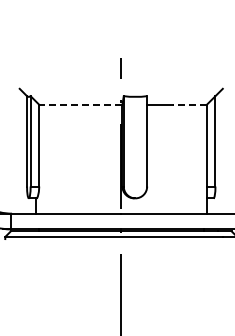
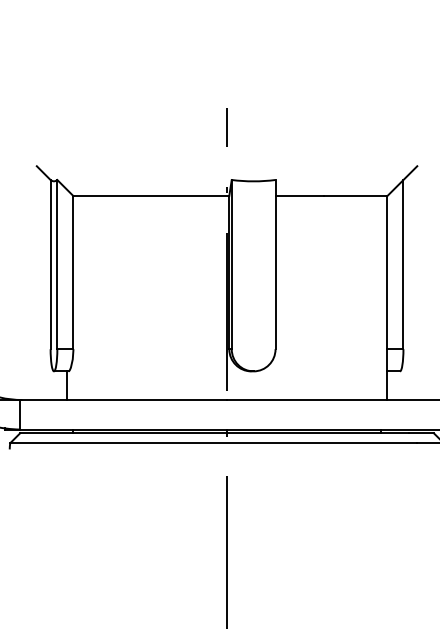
line: (80, 104) -> (150, 195), dashed -> solid
line: (190, 104) -> (356, 195), dashed -> solid

